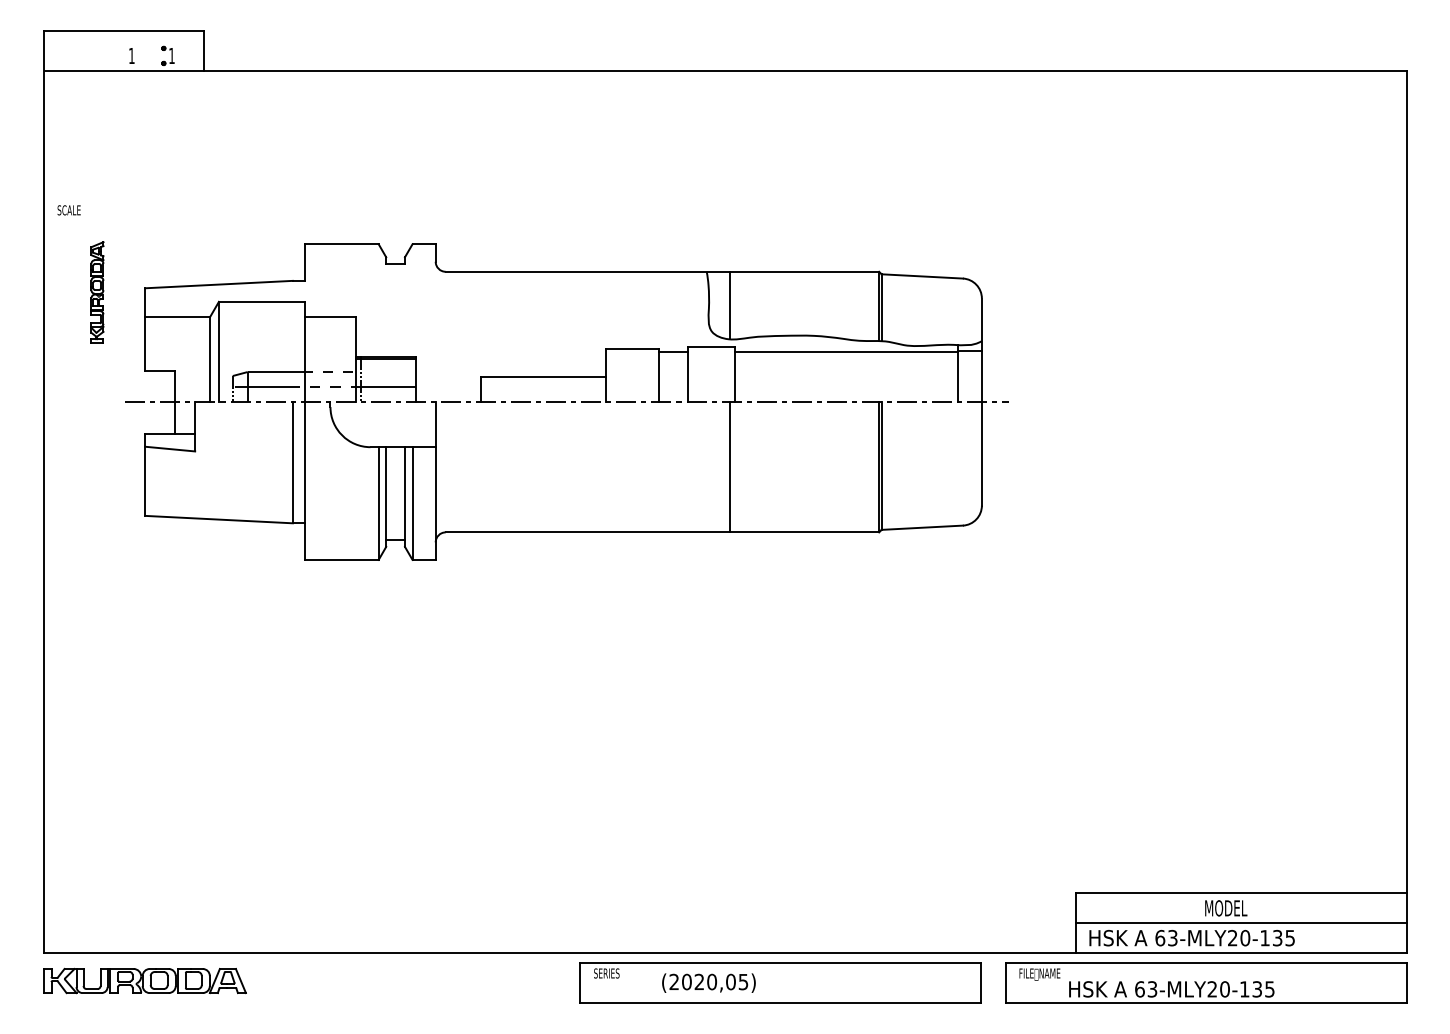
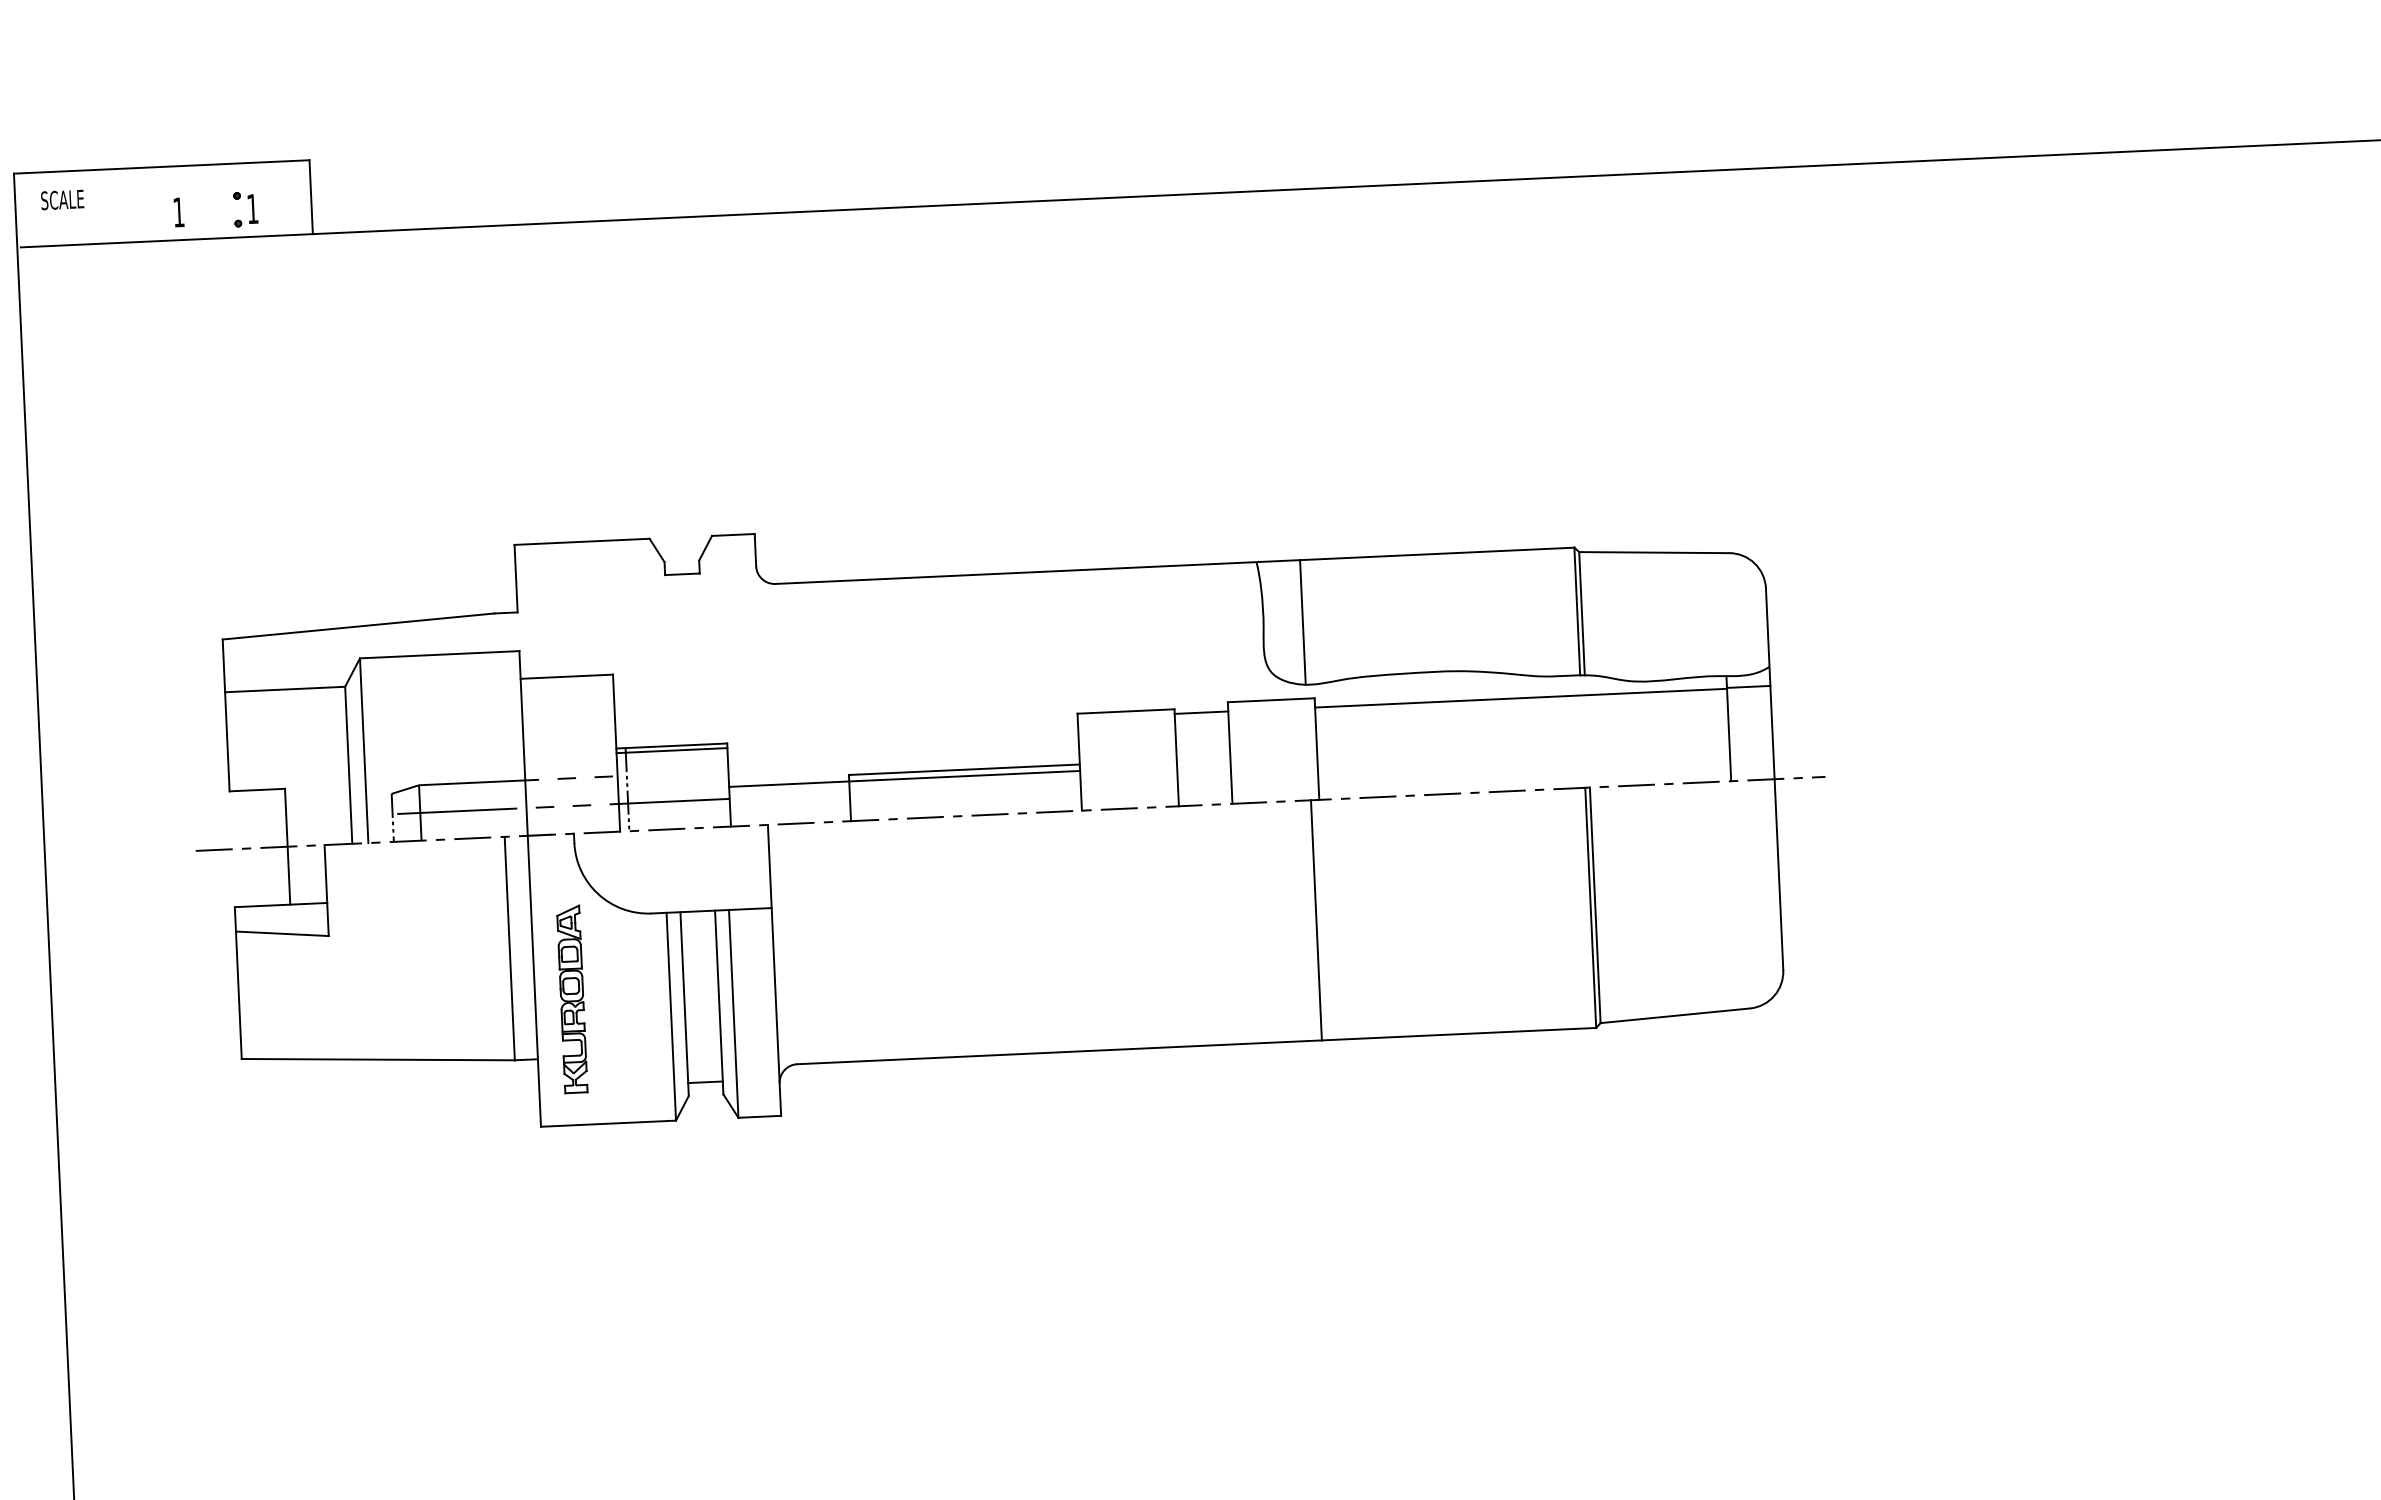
text: (68, 210) -> (61, 200), moved
part: (97, 292) -> (572, 998), moved
line: (510, 380) -> (903, 778), added

